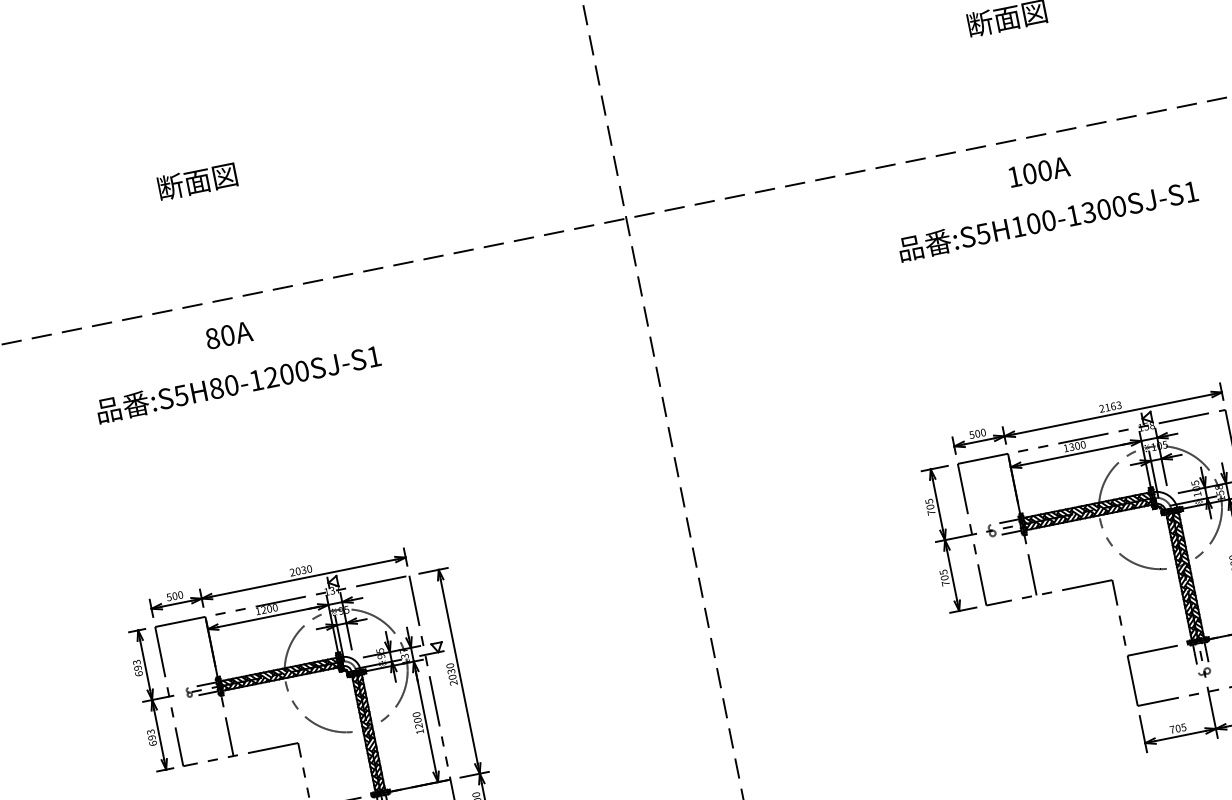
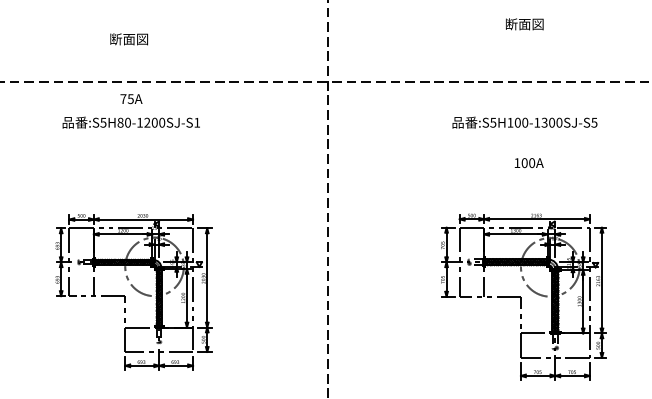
text: (1037, 173) -> (528, 163), moved
text: (196, 182) -> (128, 39), moved
text: (1191, 191) -> (594, 122), :S5H100-1300SJ-S1 -> :S5H100-1300SJ-S5
text: (219, 338) -> (126, 99), 80A -> 75A

